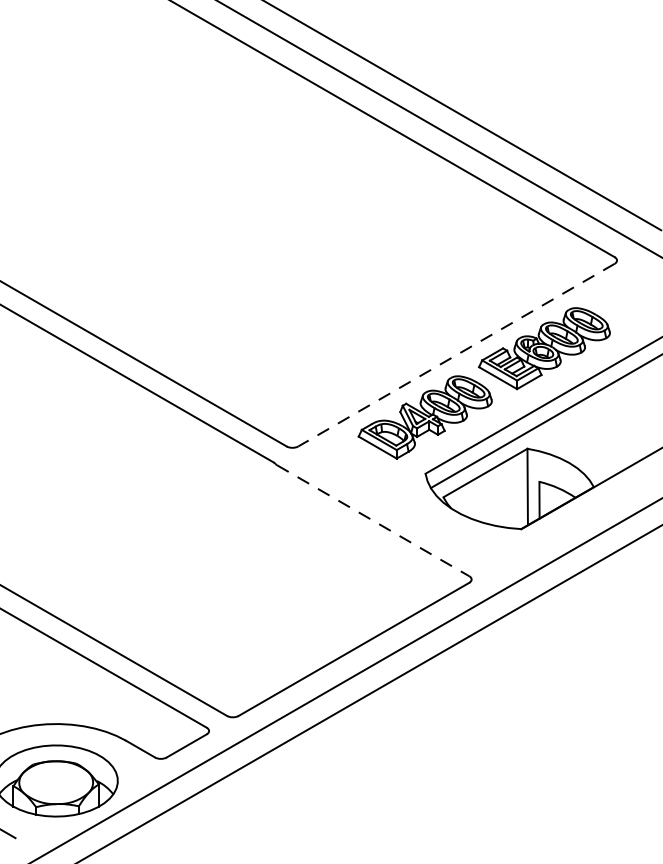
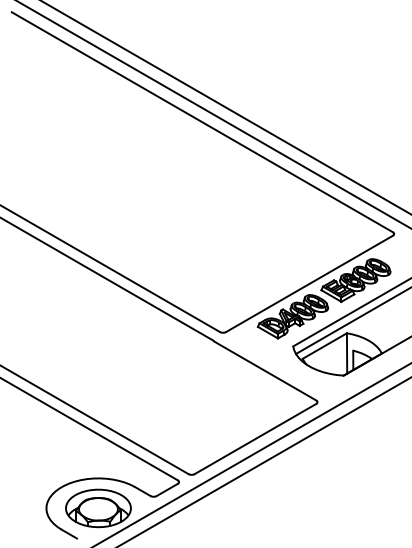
line: (456, 356) -> (309, 284), dashed -> solid
line: (374, 521) -> (266, 371), dashed -> solid

